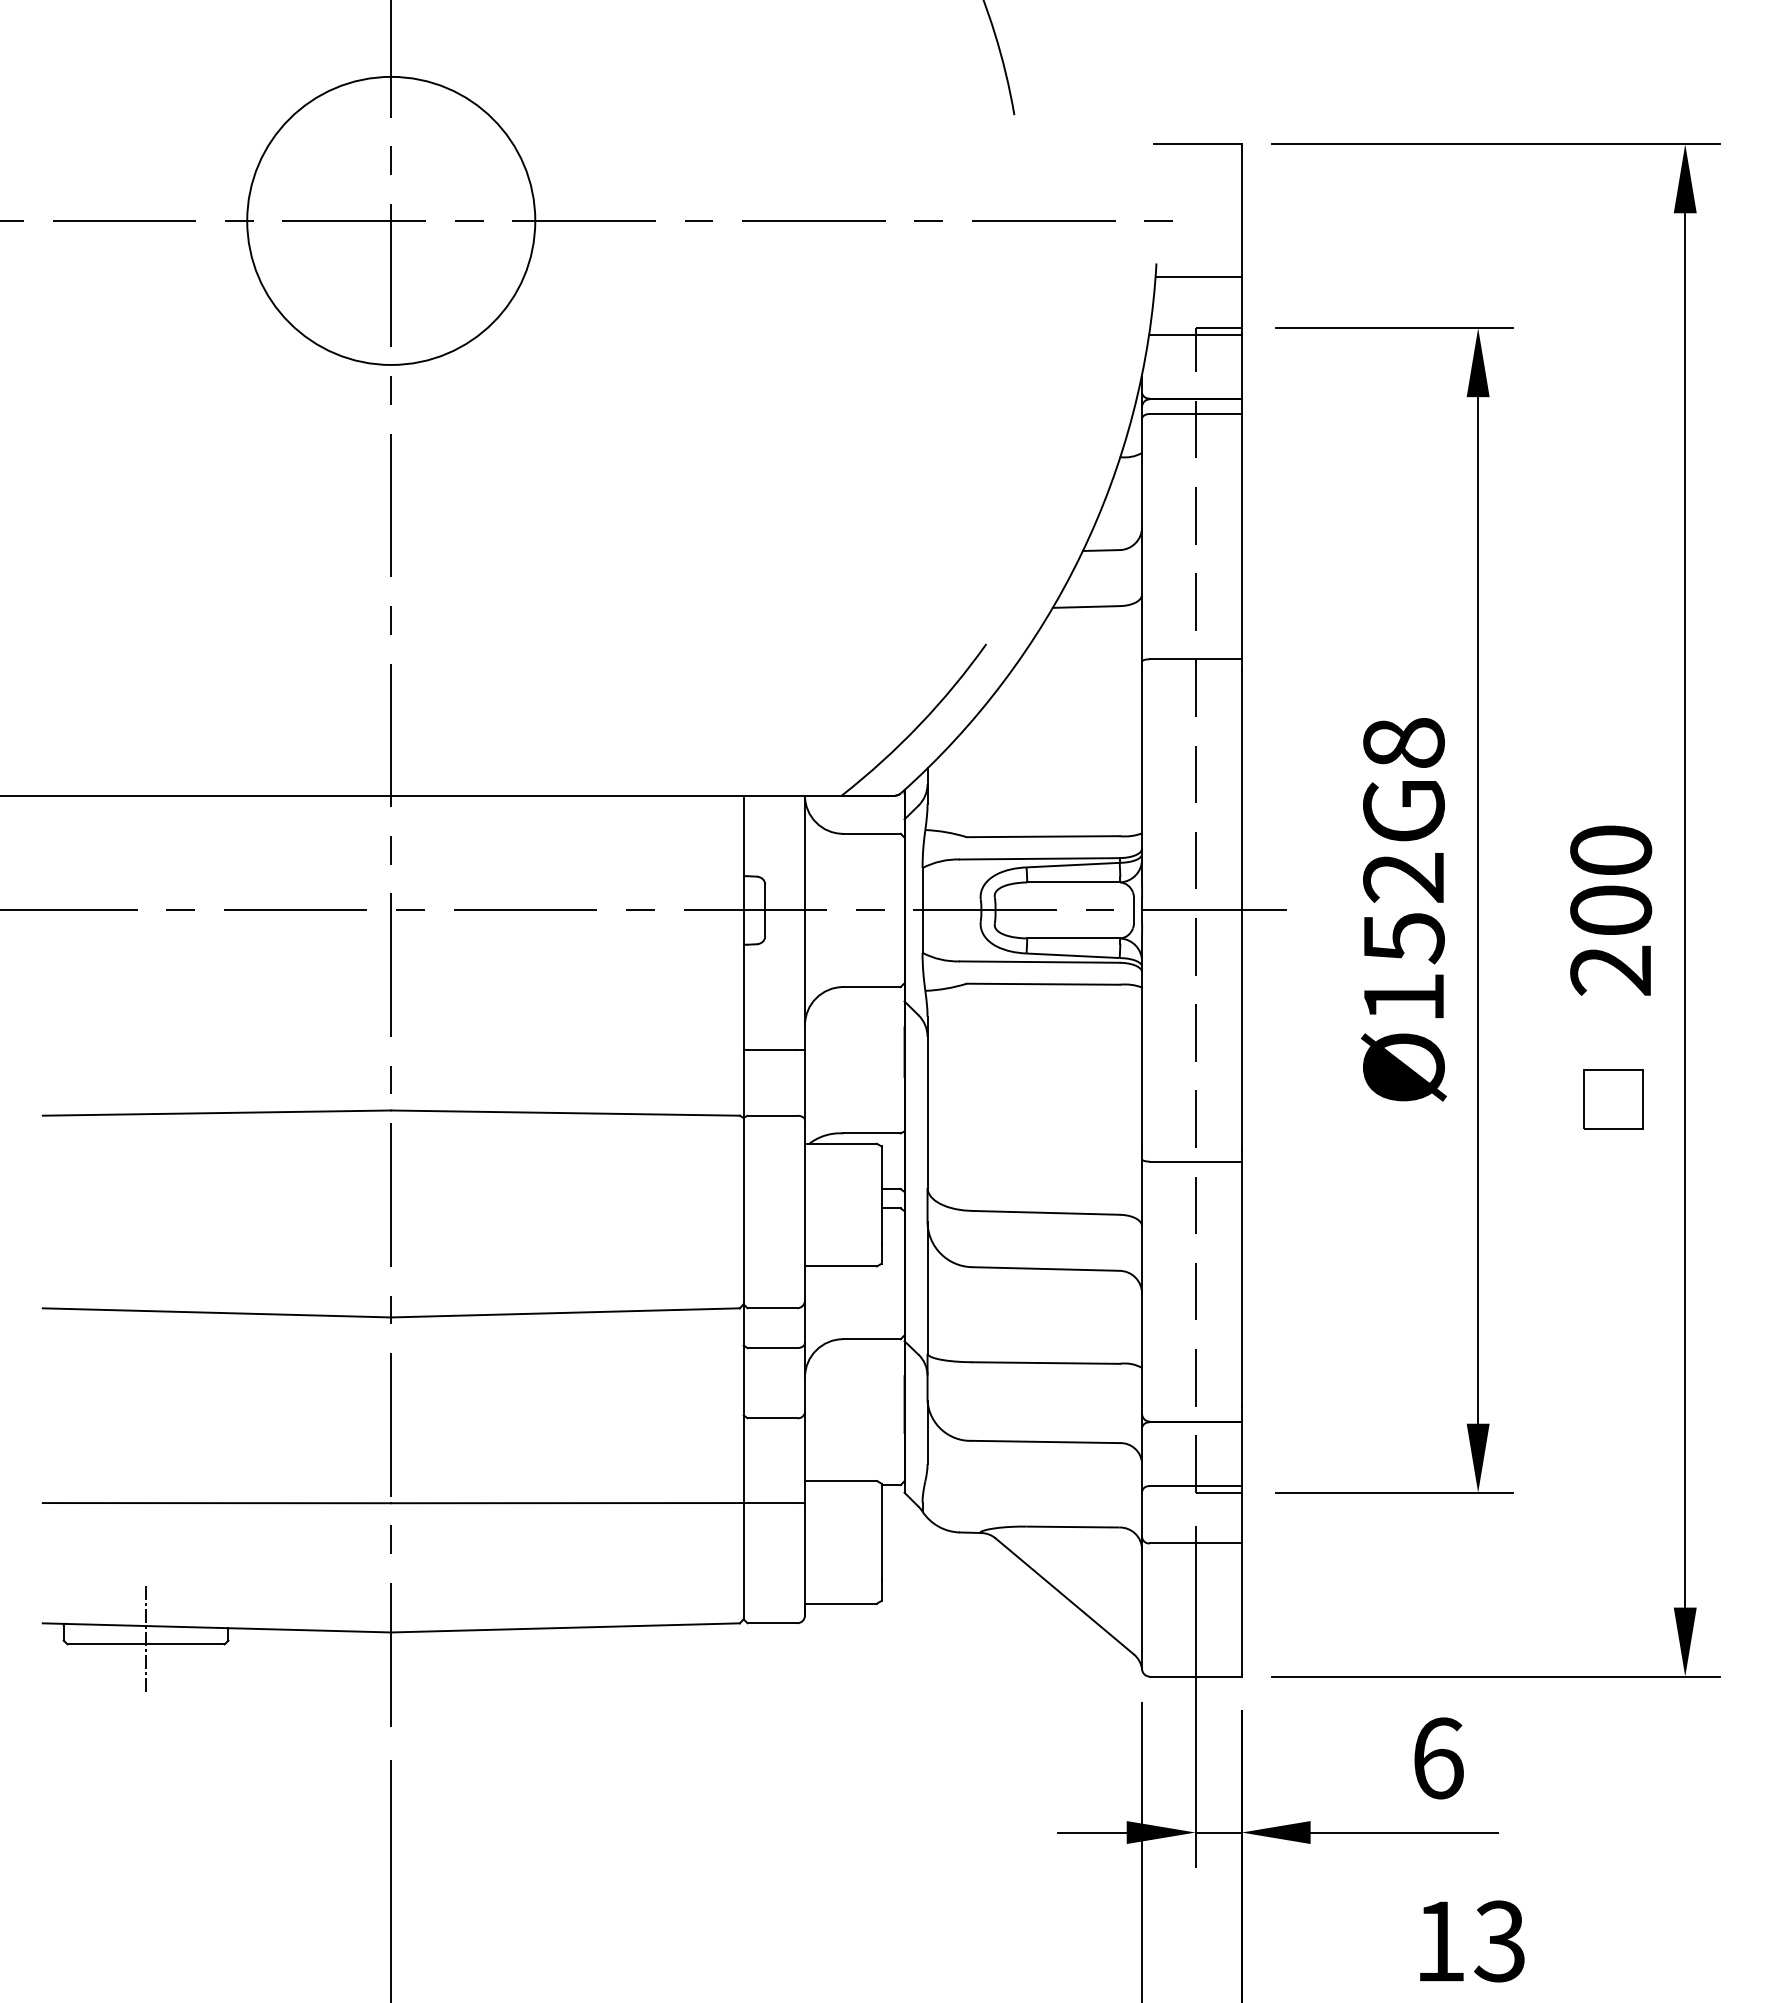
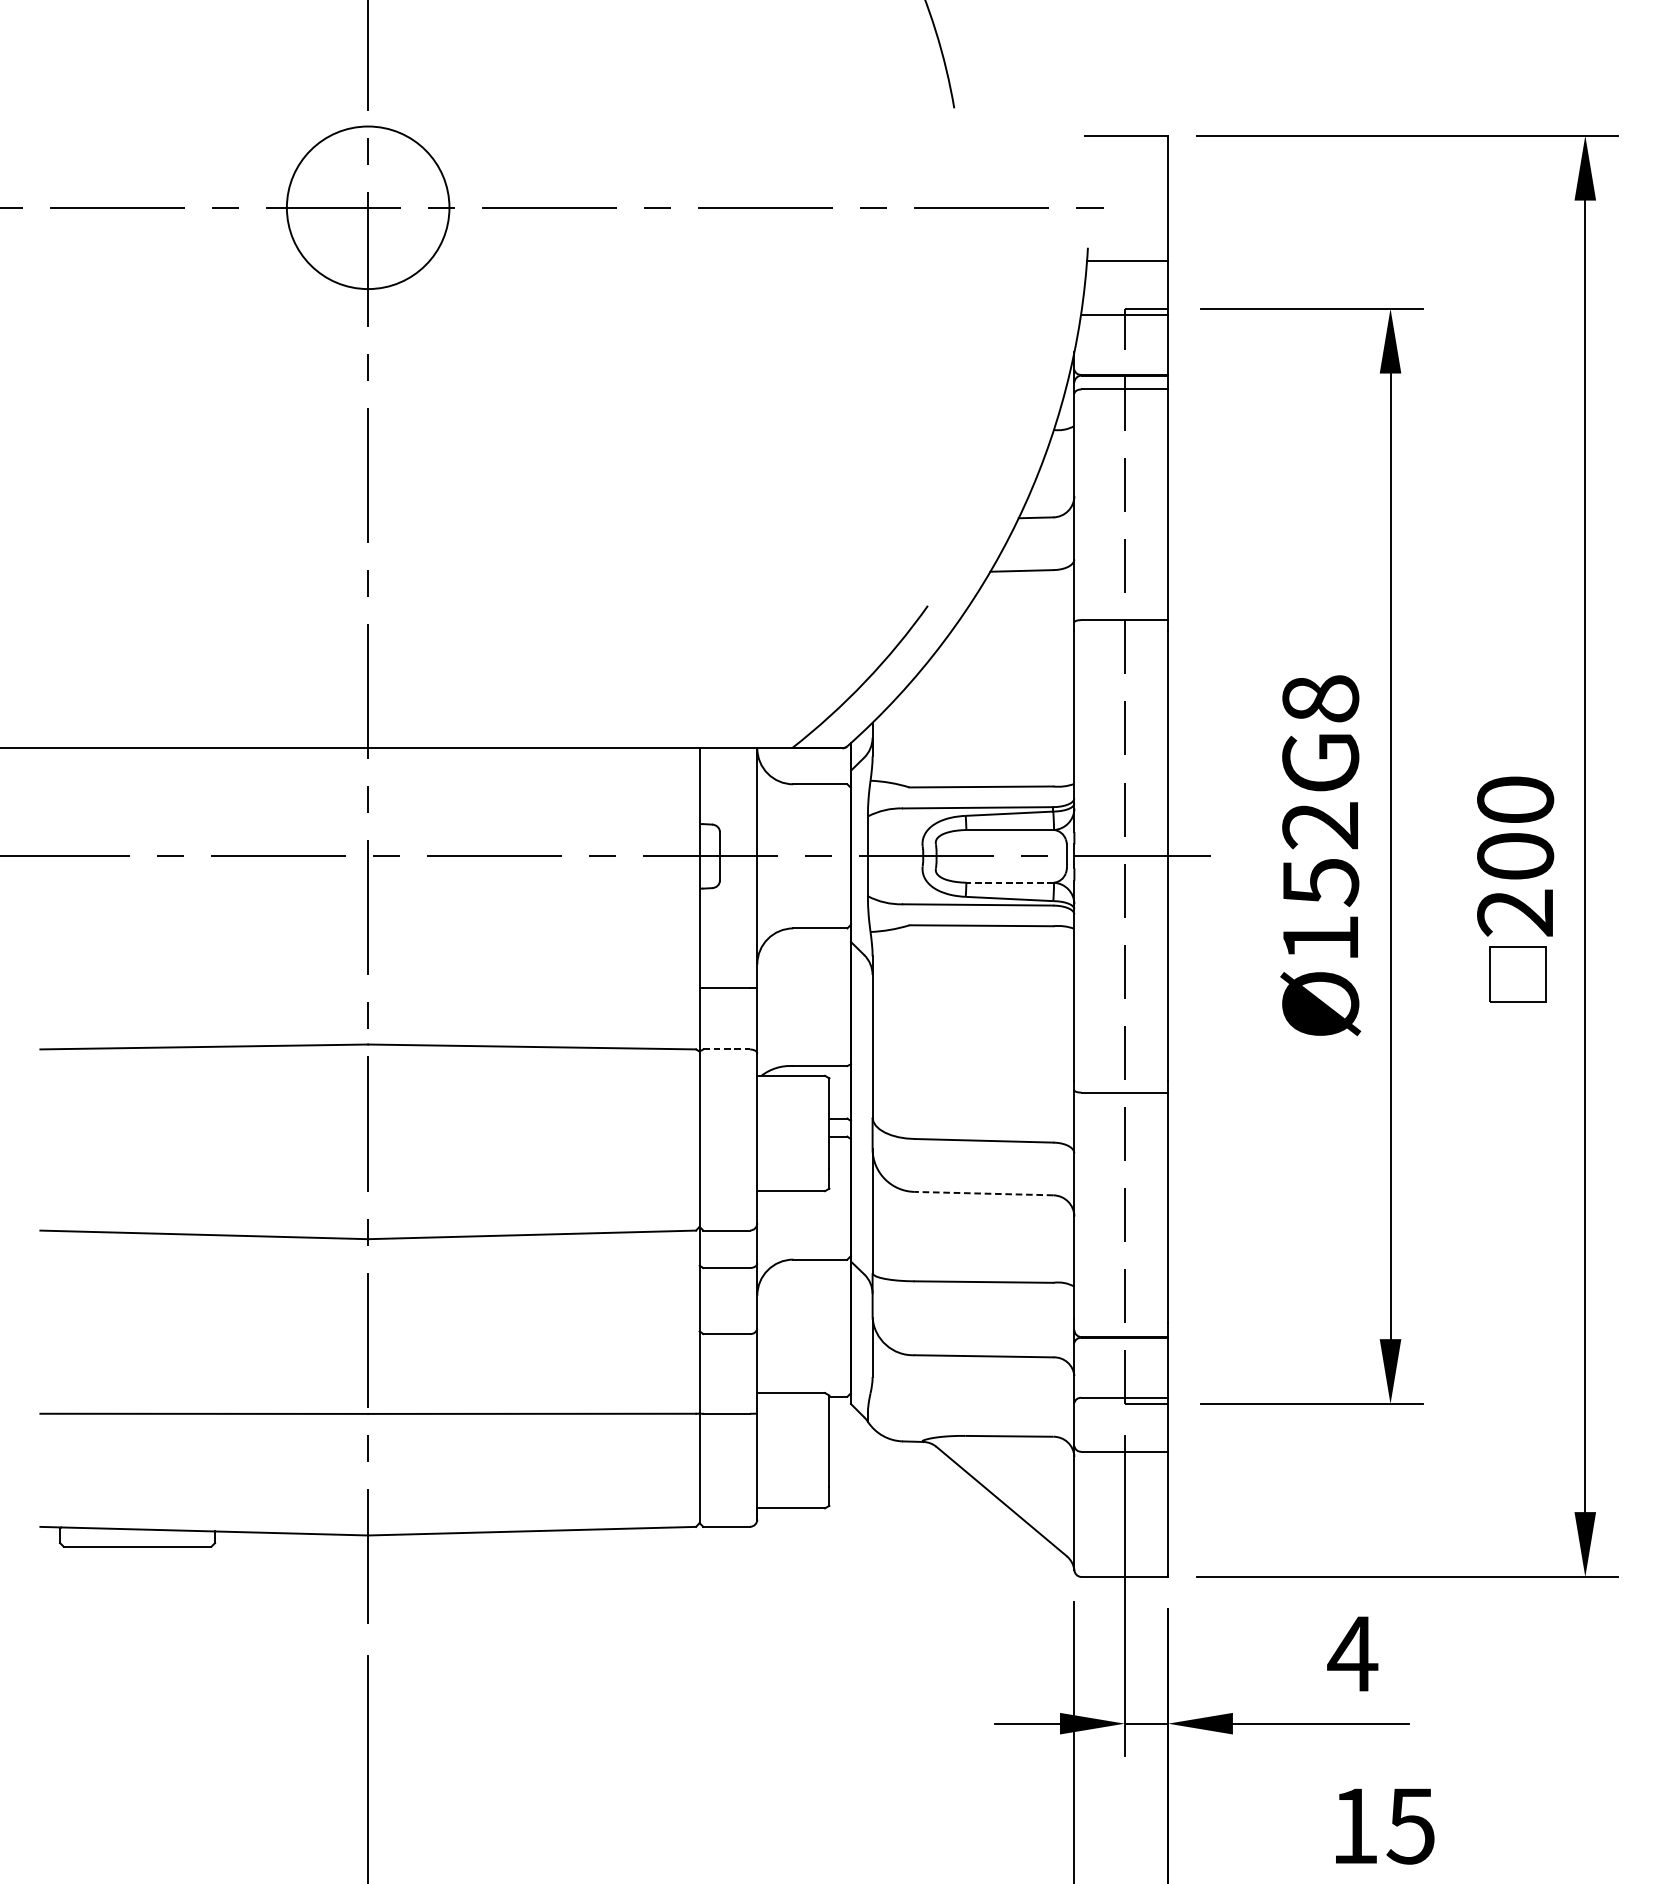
circle: (391, 220) -> (368, 207), size x0.6
line: (1073, 938) -> (1009, 882), solid -> dashed
part: (1613, 1099) -> (1517, 973), moved
line: (772, 1115) -> (726, 1049), solid -> dashed
line: (1046, 1269) -> (984, 1194), solid -> dashed
line: (146, 1639) -> (137, 1542), removed
text: (1437, 1758) -> (1352, 1654), 6 -> 4
text: (1498, 1941) -> (1409, 1826), 13 -> 15

